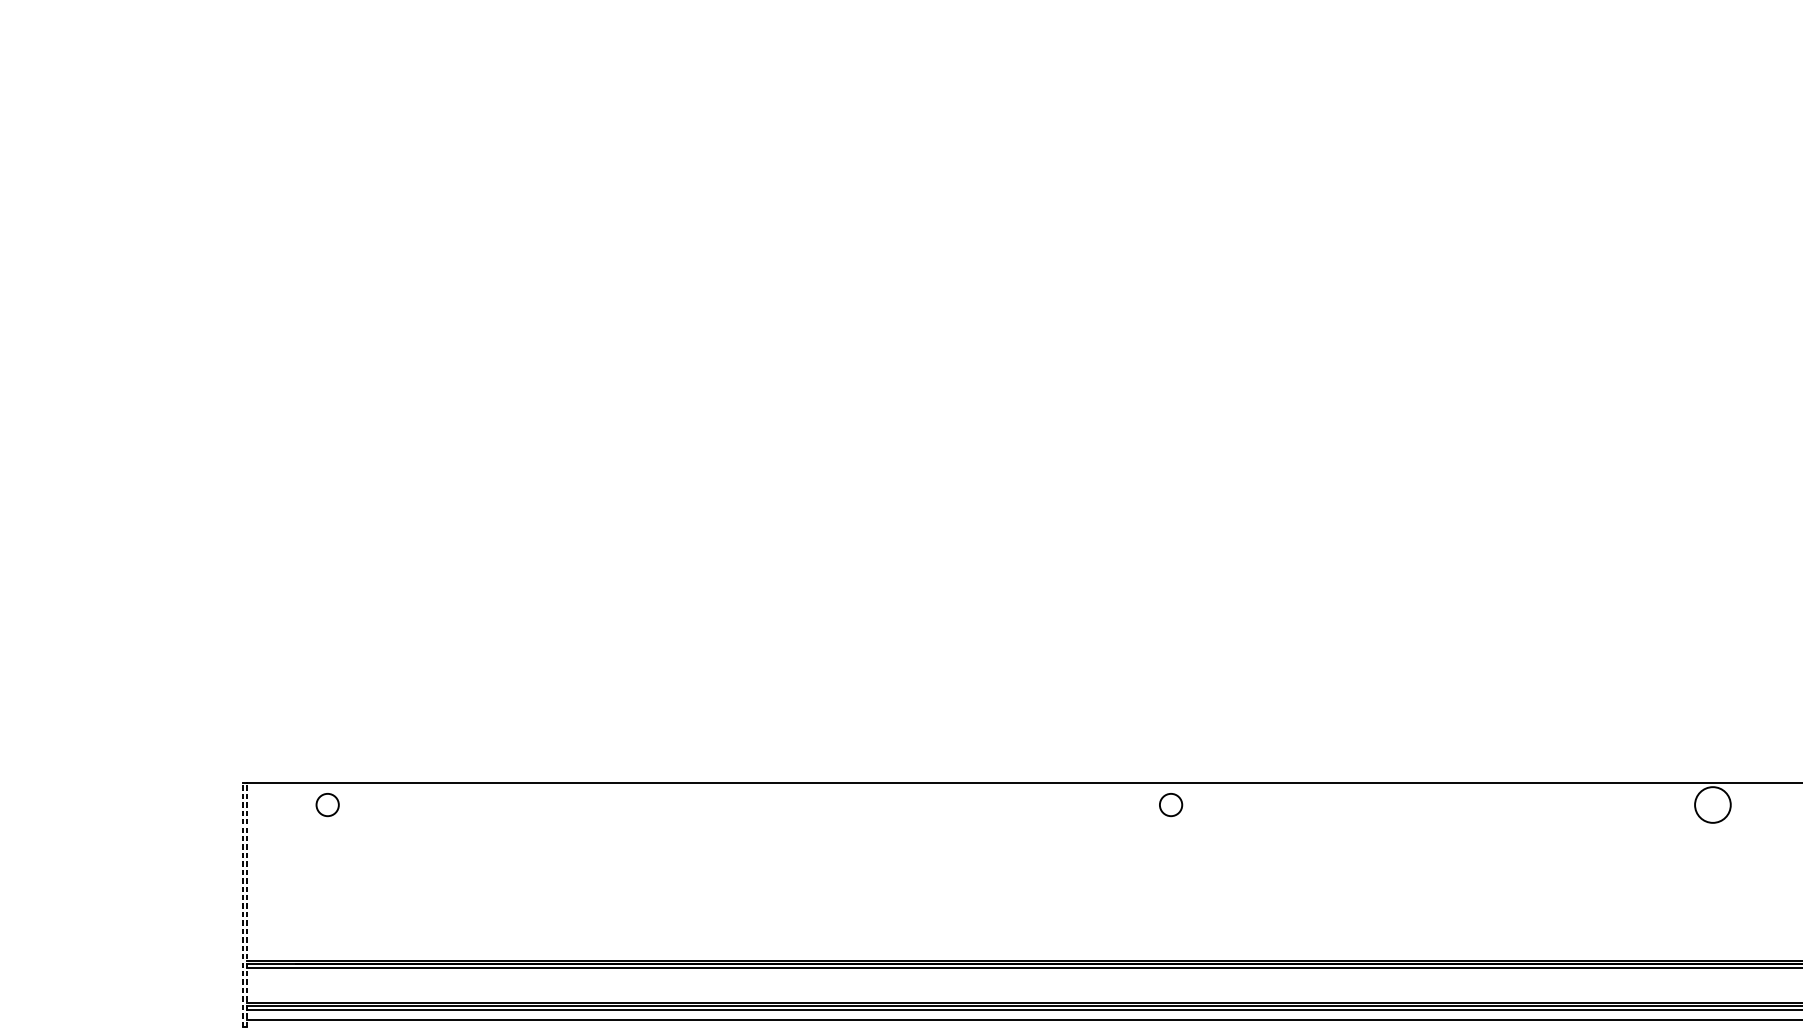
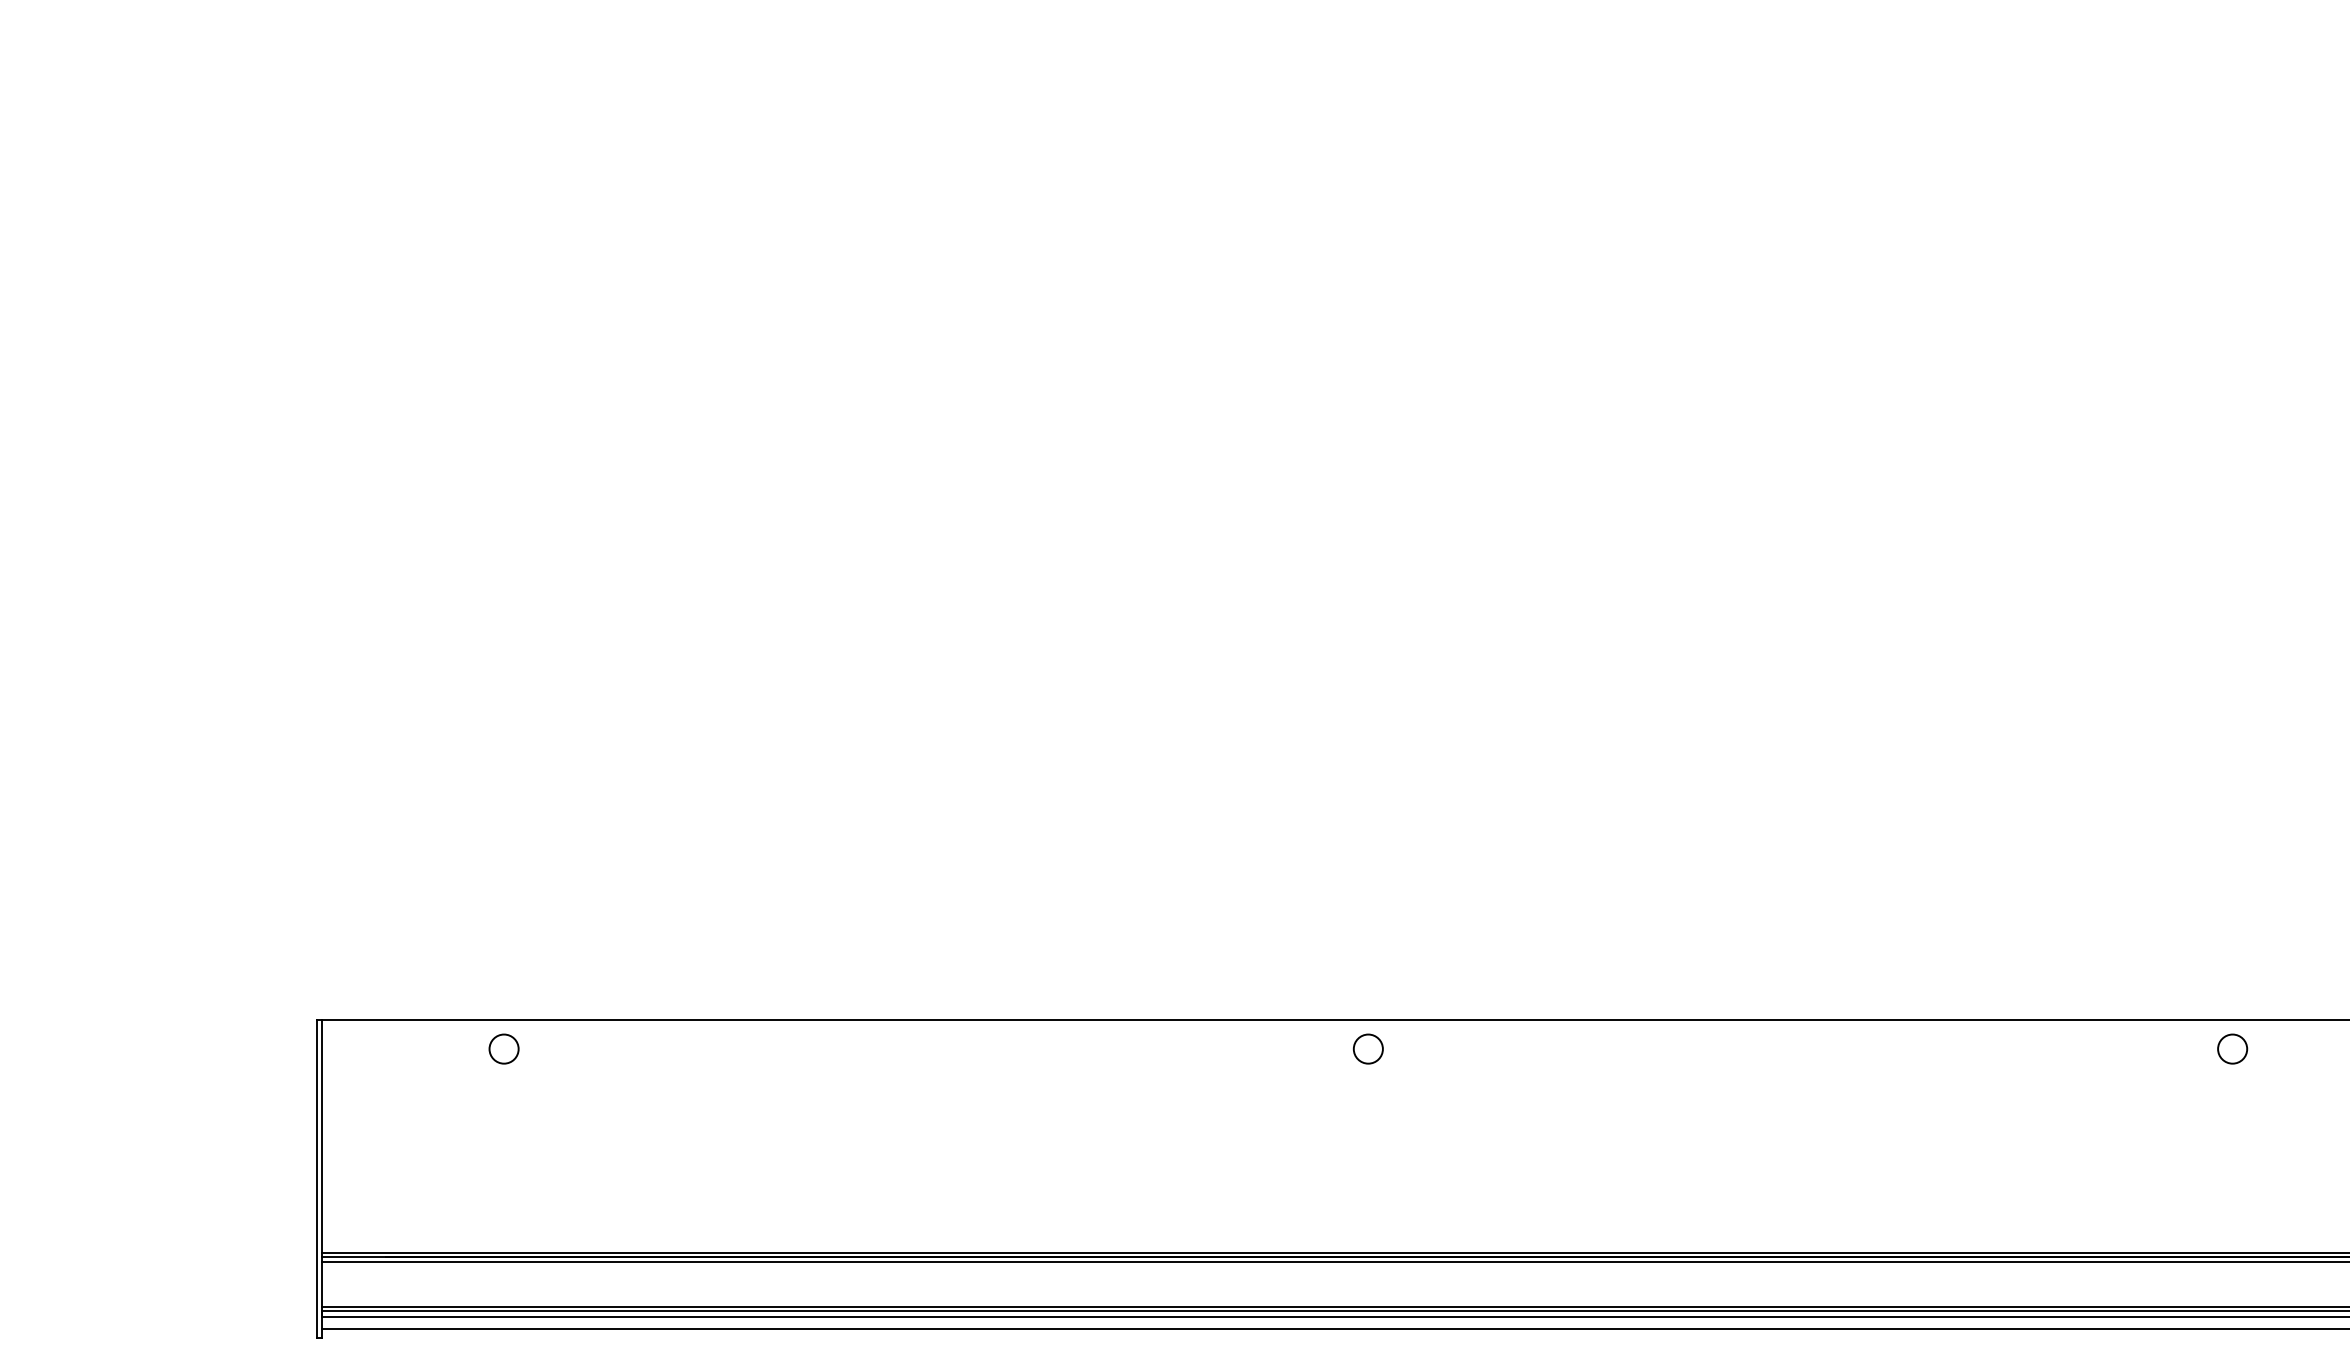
circle: (327, 804) -> (503, 1048), moved
circle: (1170, 804) -> (1367, 1048), moved
circle: (1712, 804) -> (2232, 1048), size x0.62
line: (242, 904) -> (316, 1178), dashed -> solid
line: (247, 904) -> (322, 1178), dashed -> solid

